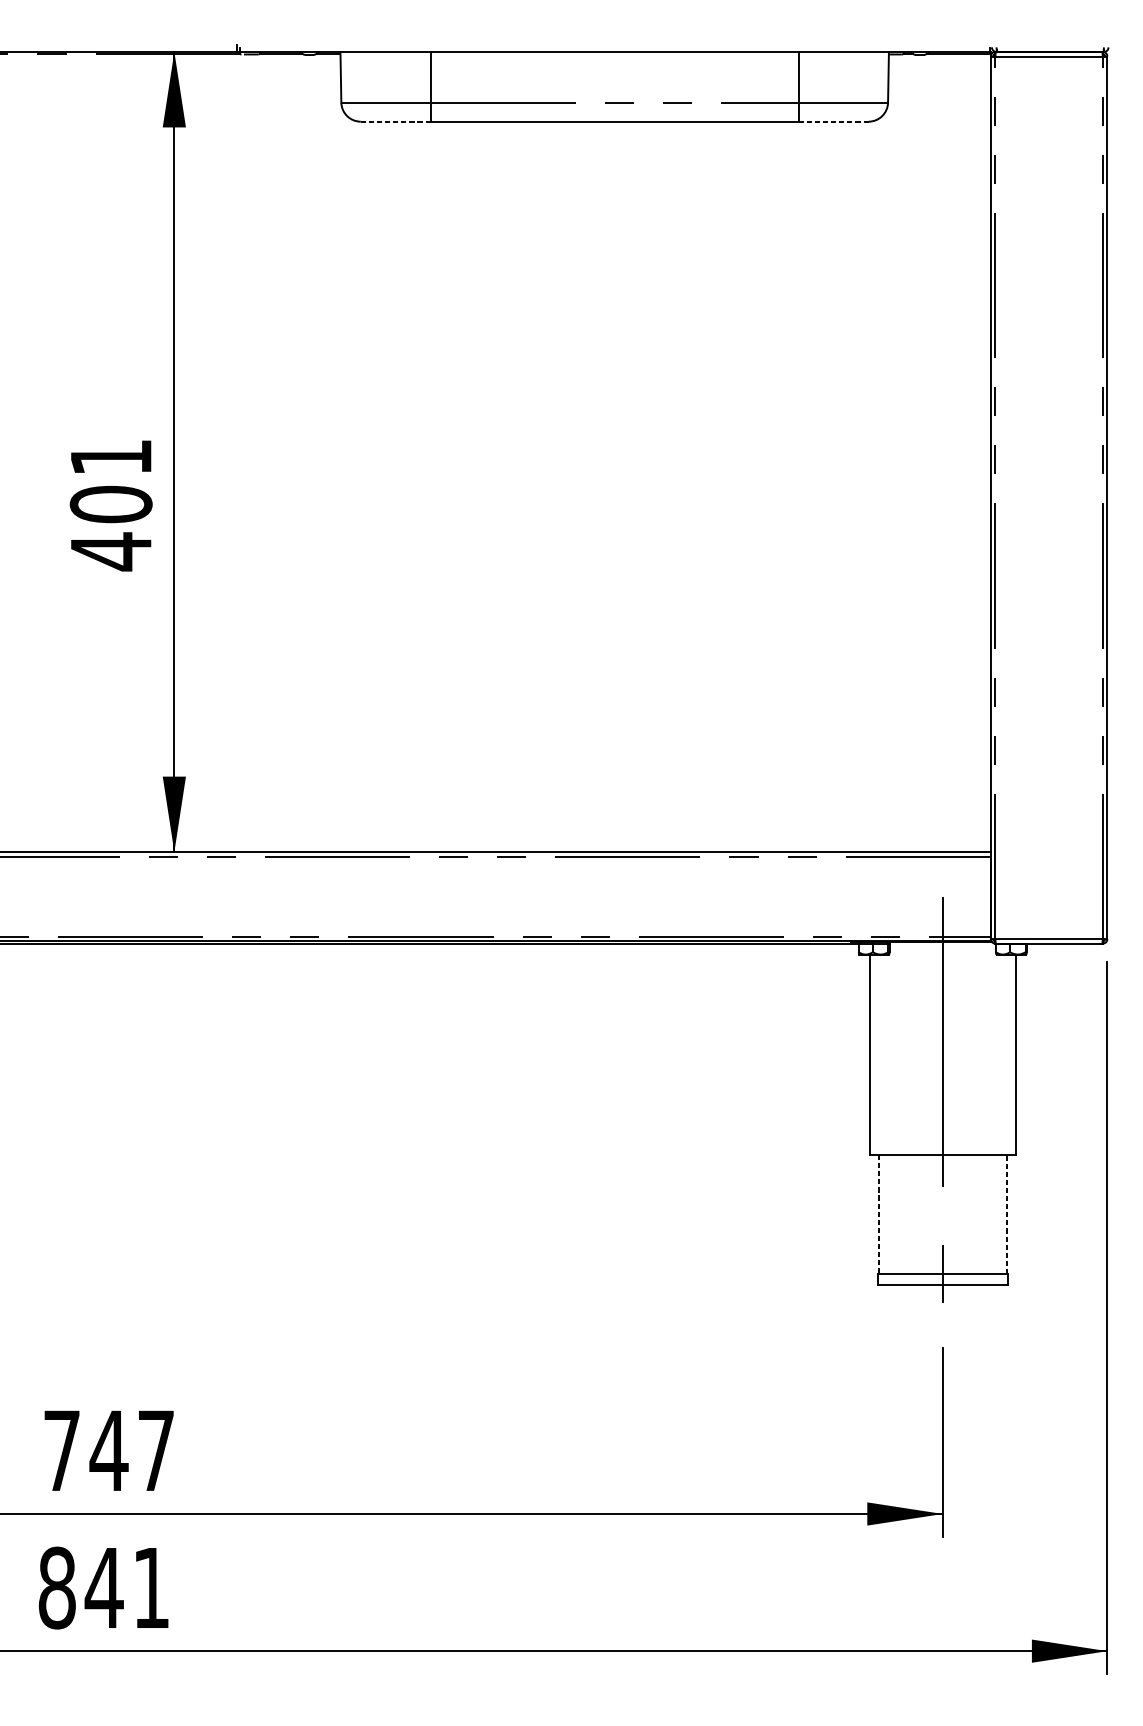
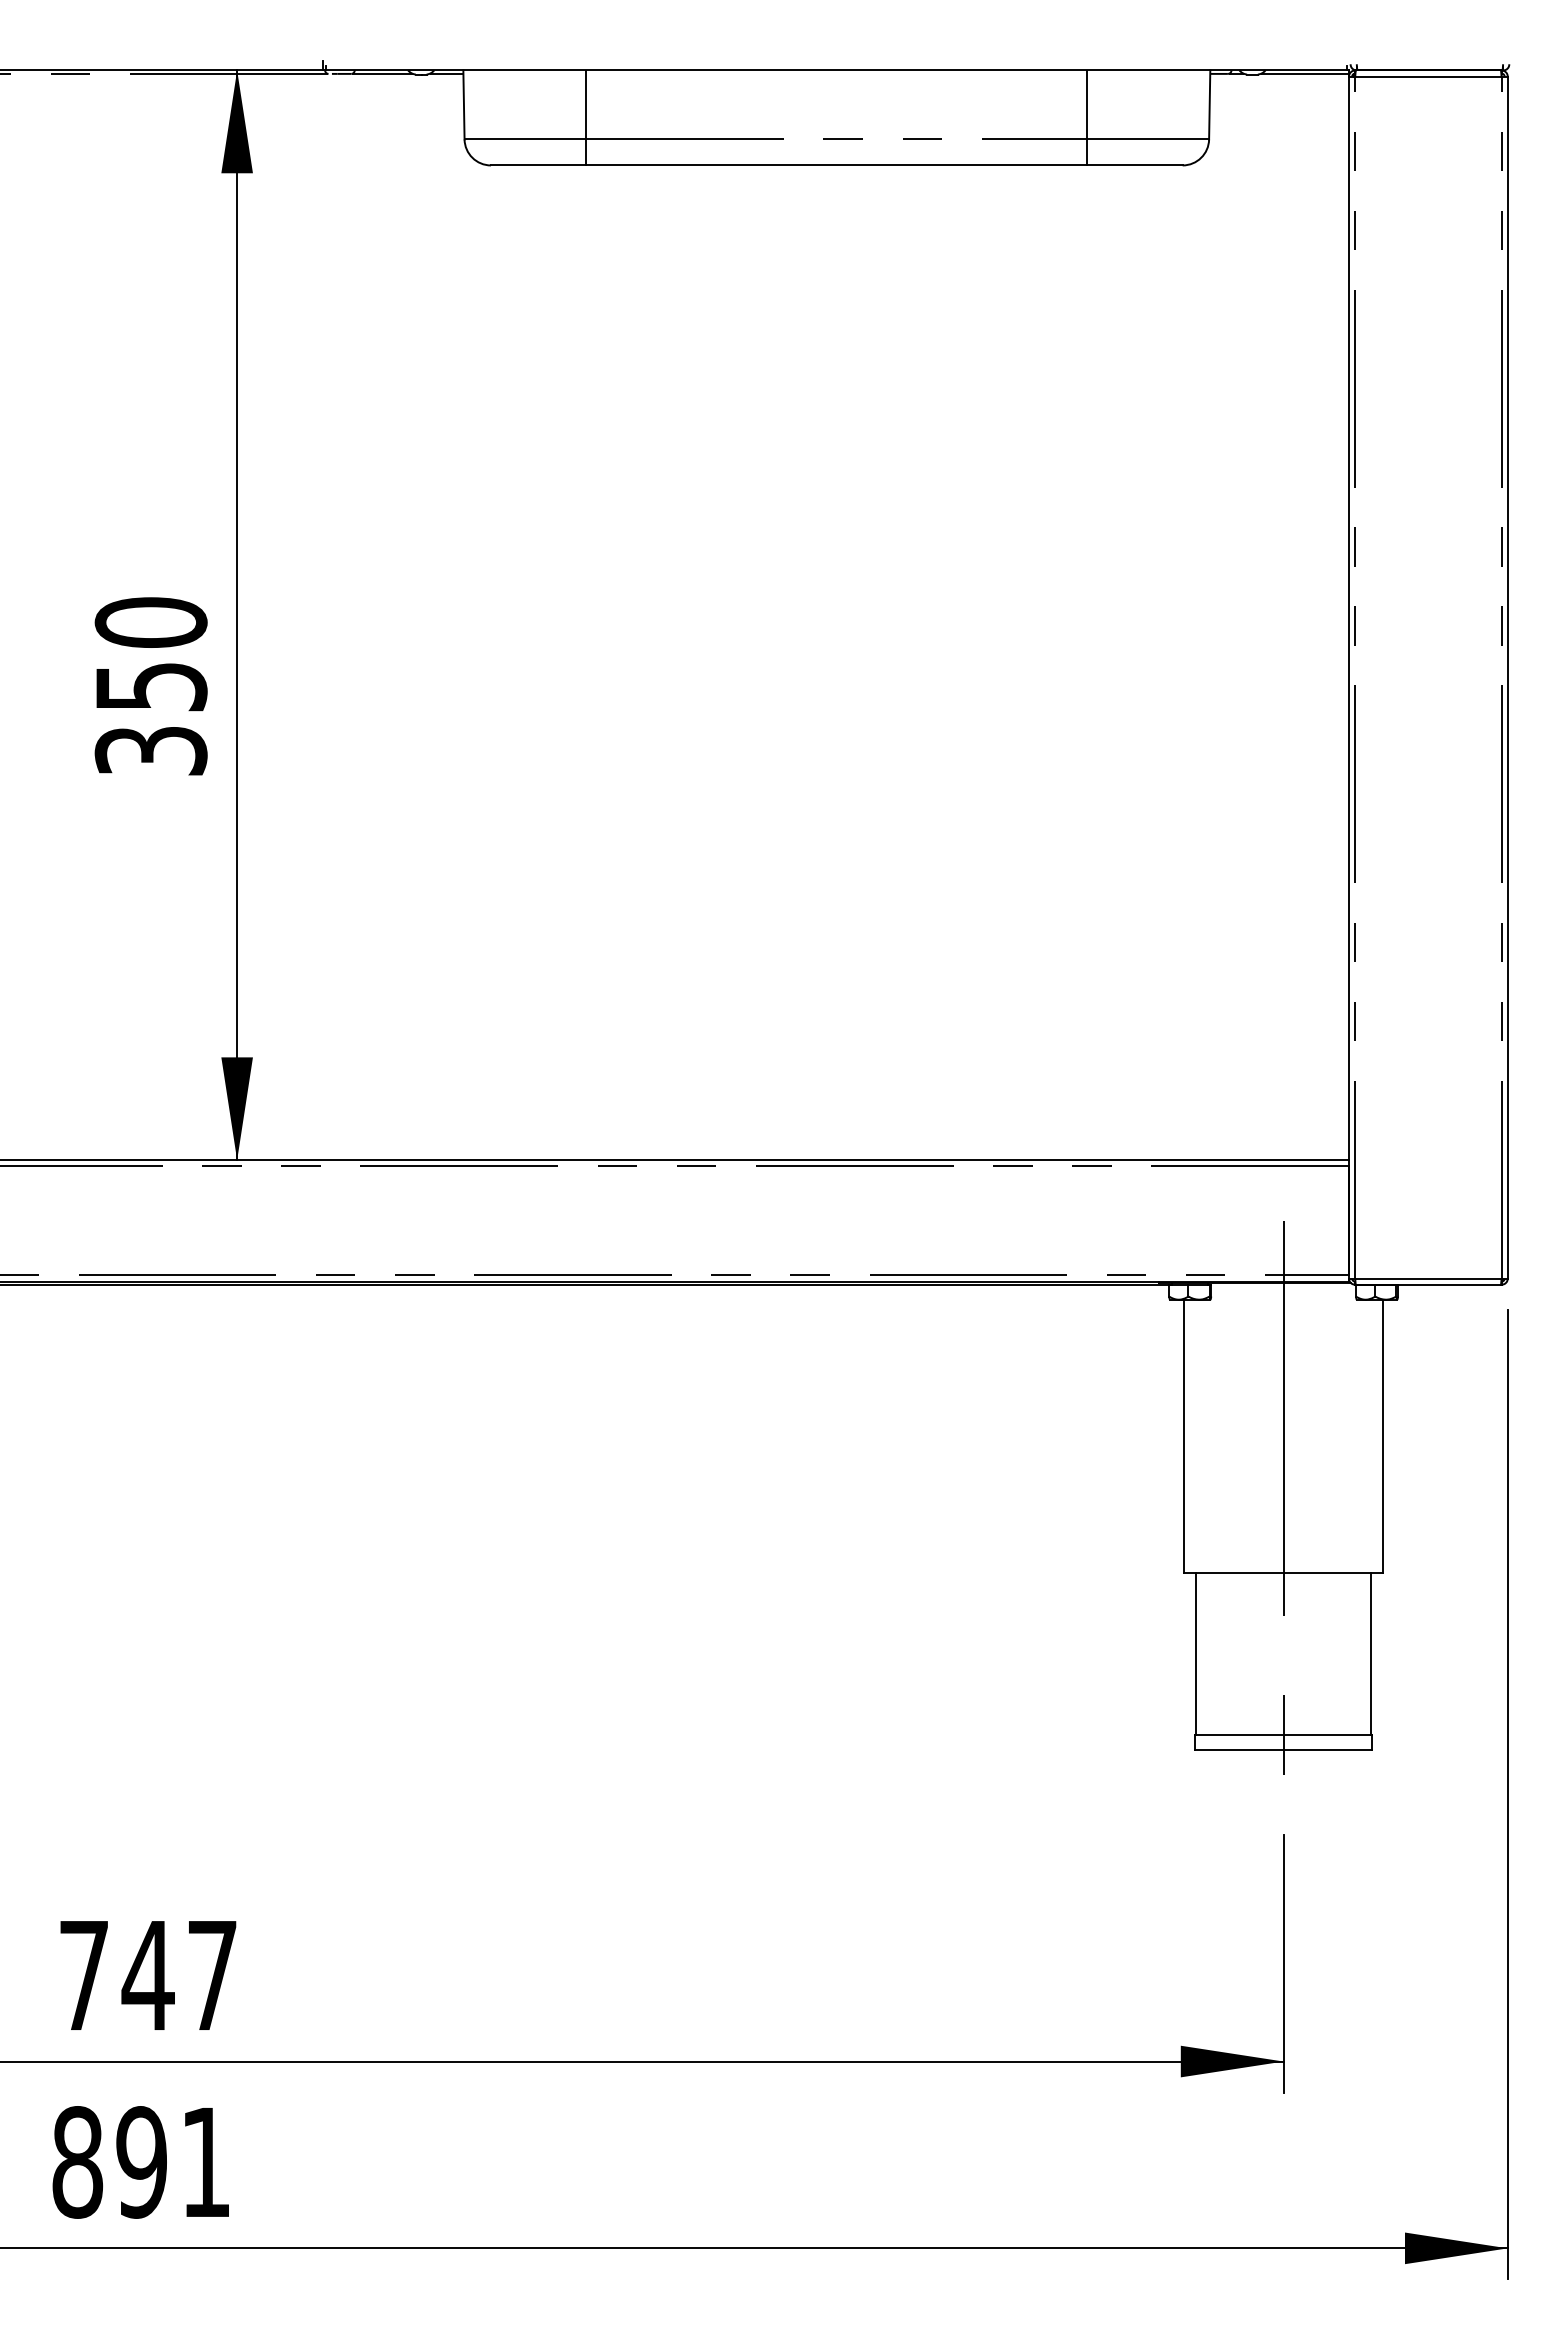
line: (395, 121) -> (538, 165), dashed -> solid
line: (834, 121) -> (1135, 165), dashed -> solid
text: (110, 505) -> (150, 687), 401 -> 350
line: (878, 1214) -> (1196, 1653), dashed -> solid
line: (1006, 1214) -> (1370, 1653), dashed -> solid
text: (104, 1588) -> (141, 2162), 841 -> 891

